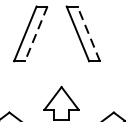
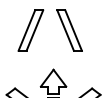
line: (35, 33) -> (34, 30), dashed -> solid
line: (88, 33) -> (73, 30), dashed -> solid

